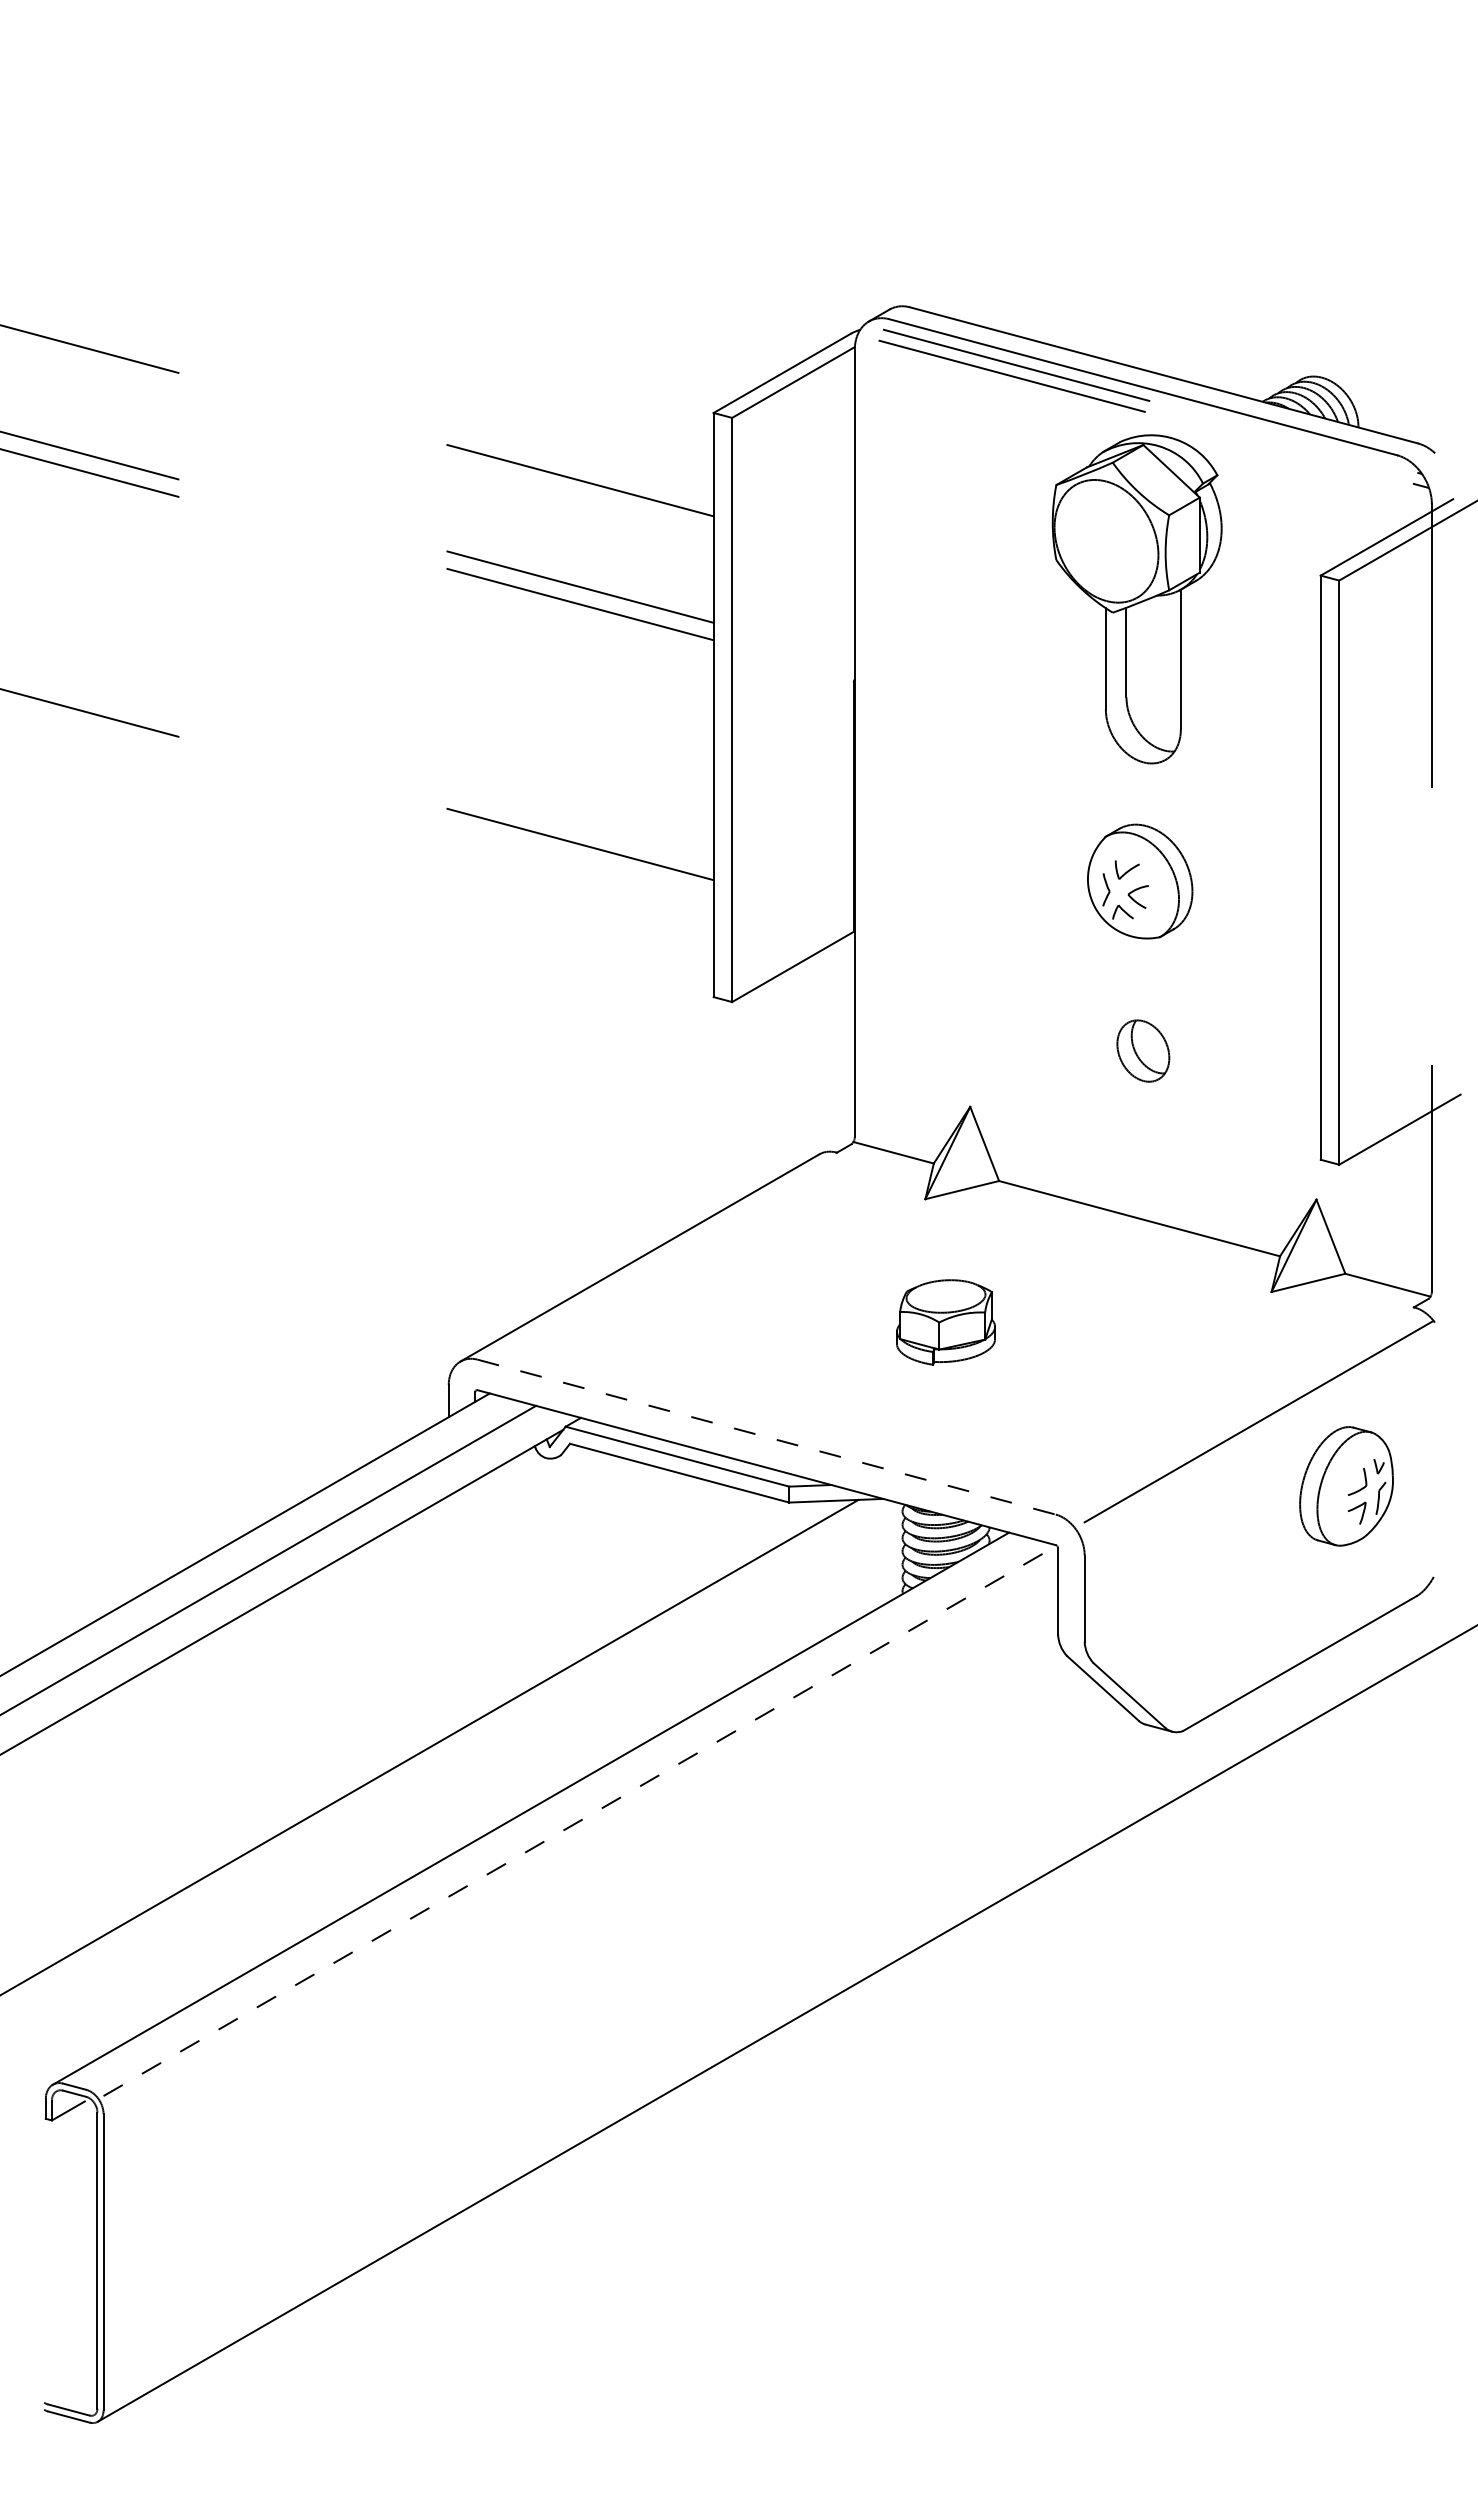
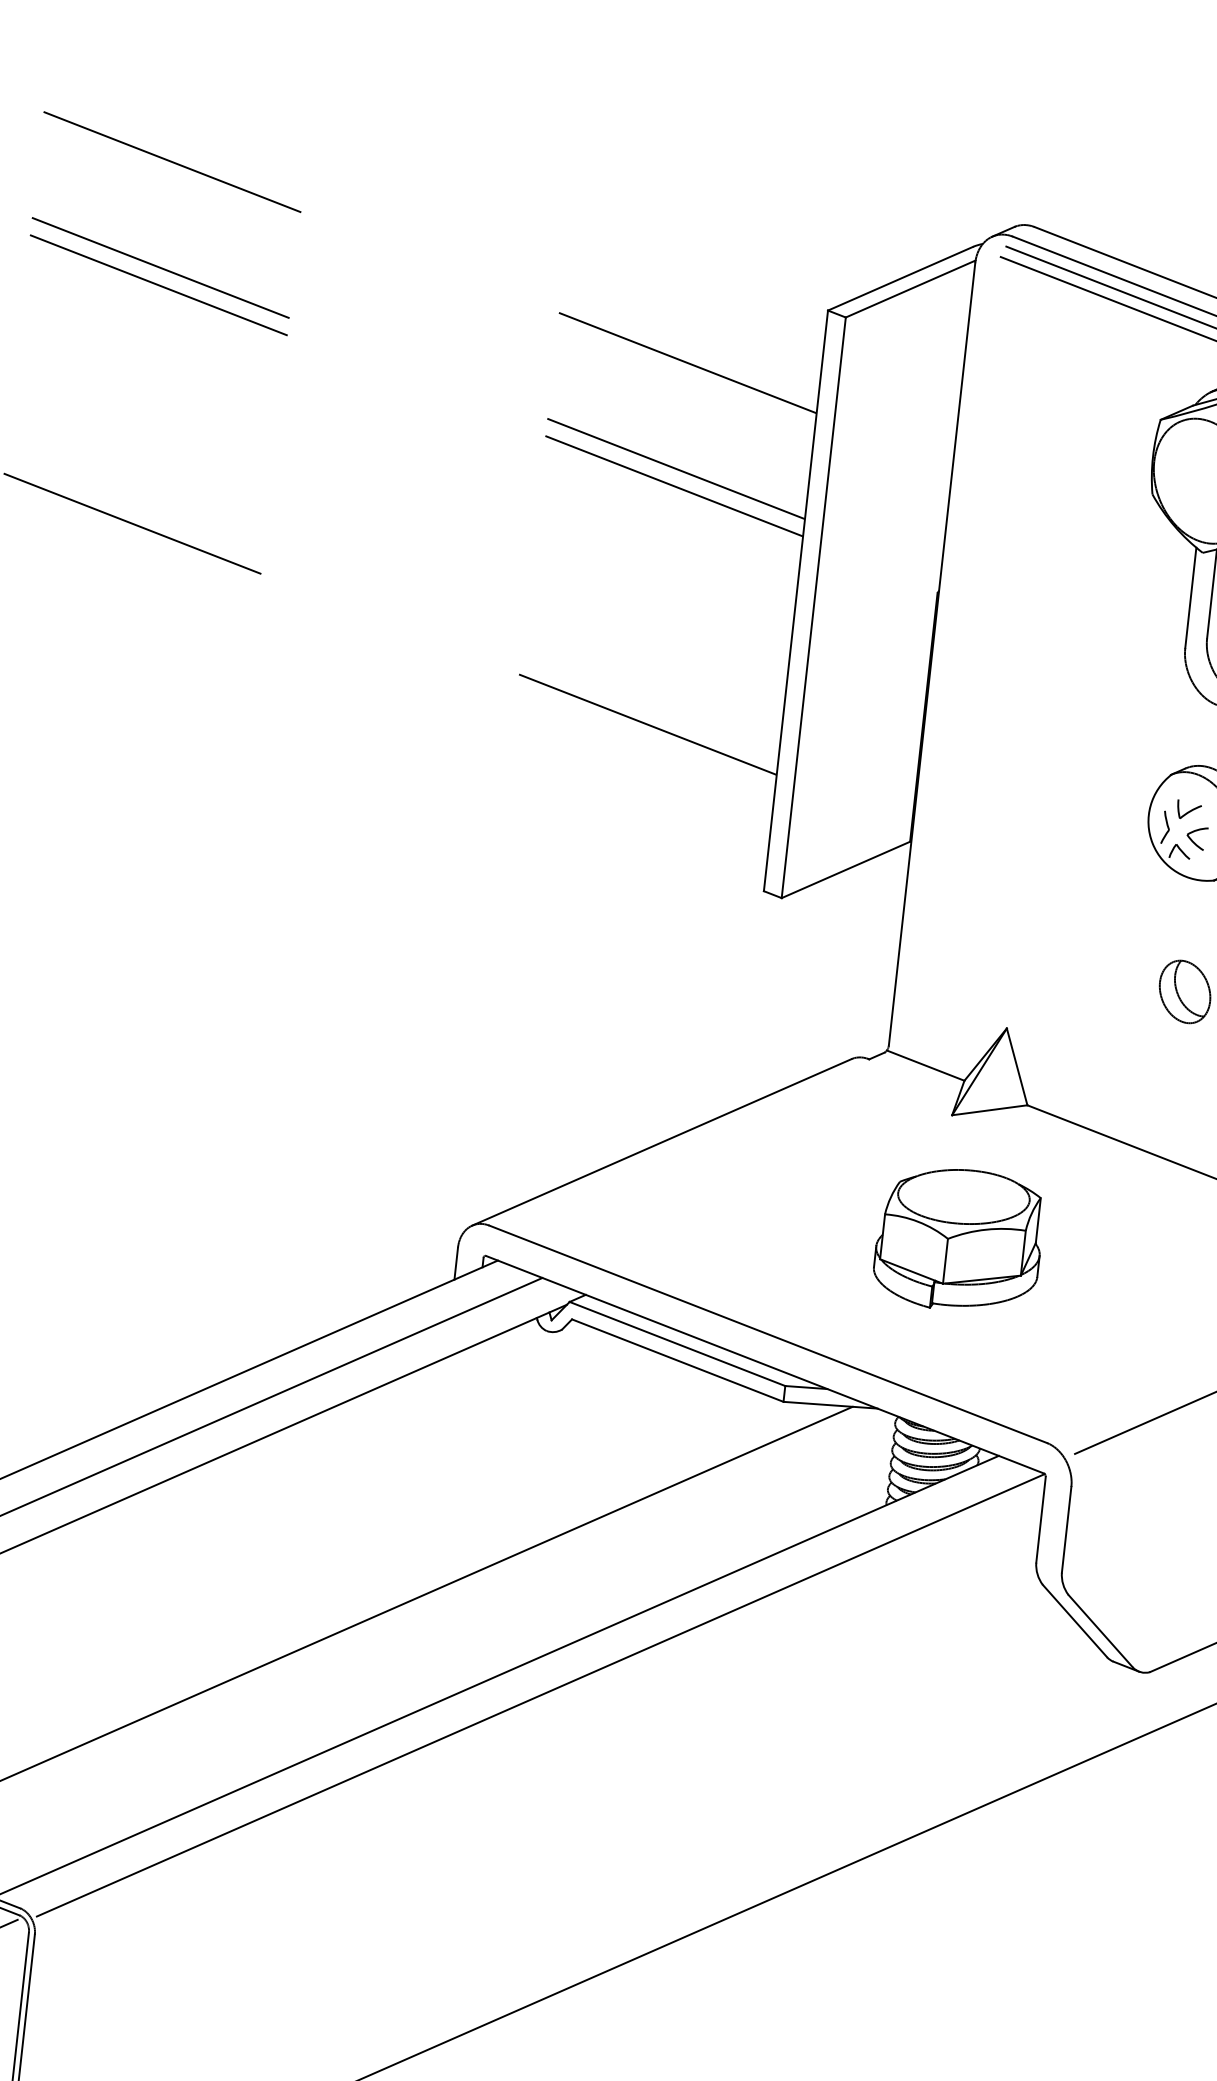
part: (945, 1322) -> (958, 1240), size x1.67
line: (767, 1437) -> (769, 1334), dashed -> solid
line: (580, 1820) -> (541, 1694), dashed -> solid

